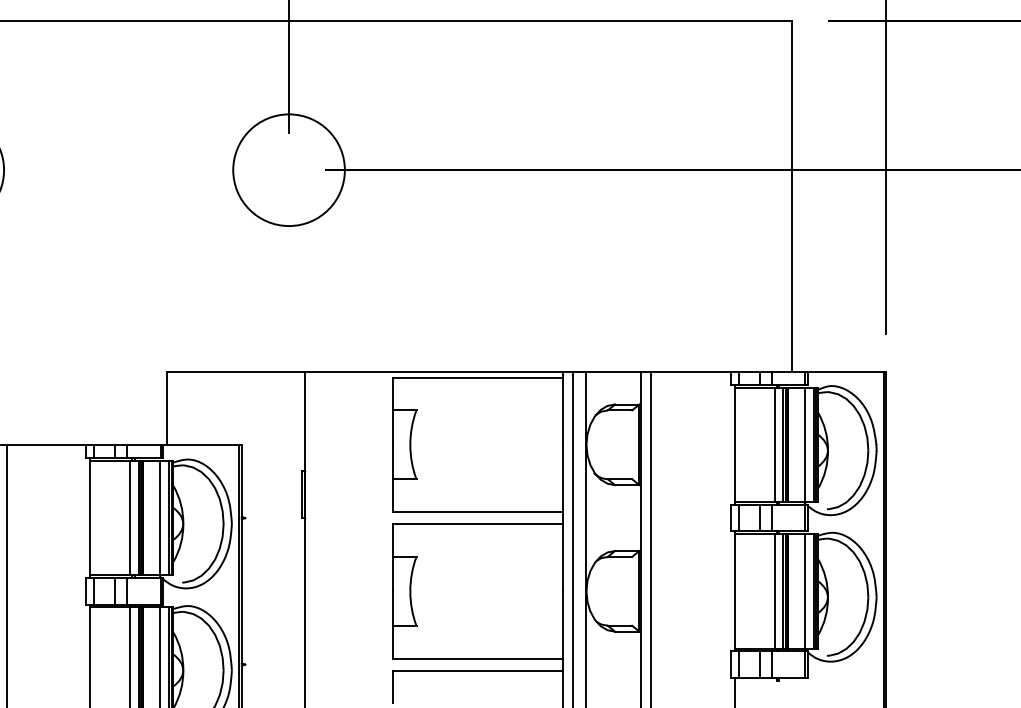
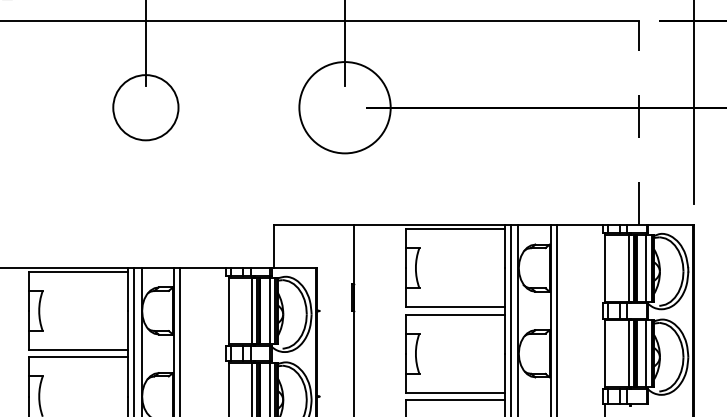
circle: (288, 169) -> (344, 107), size x1.4
line: (791, 195) -> (638, 122), solid -> dashed

